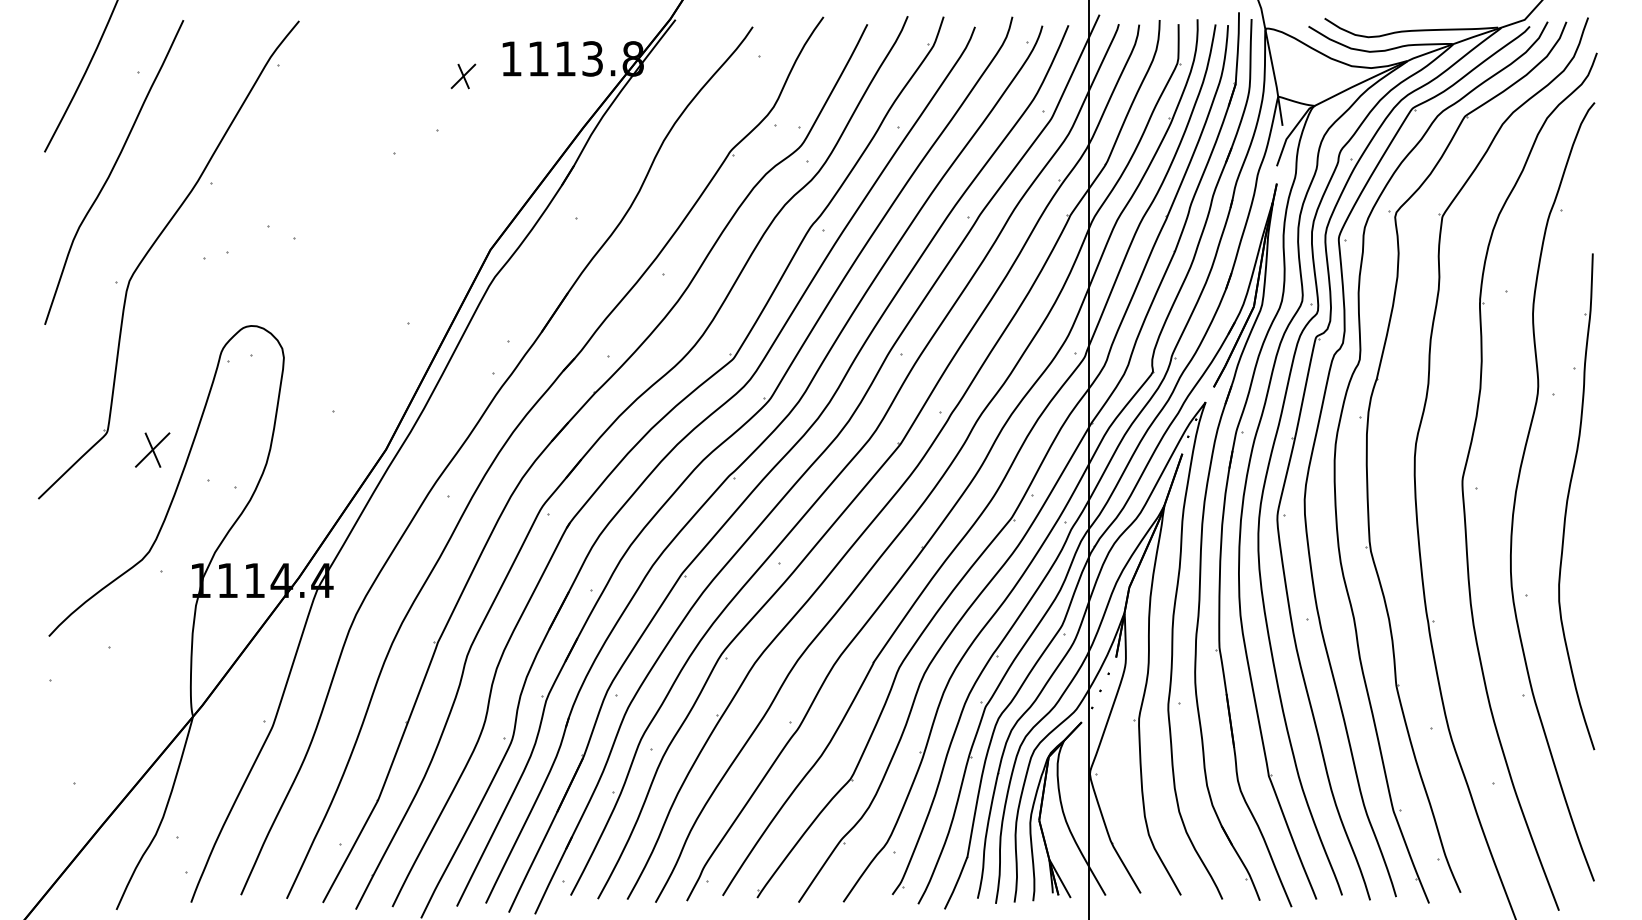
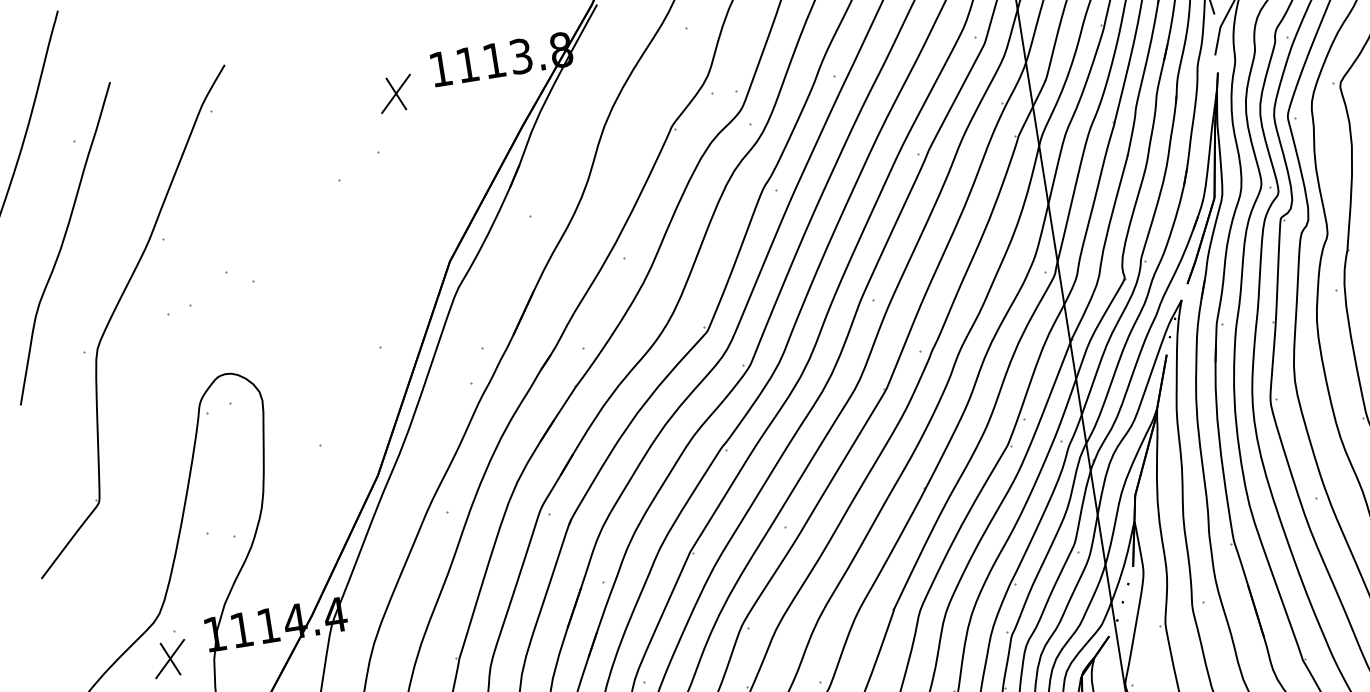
part: (463, 76) -> (396, 94), size x1.43
part: (152, 449) -> (169, 658), moved

